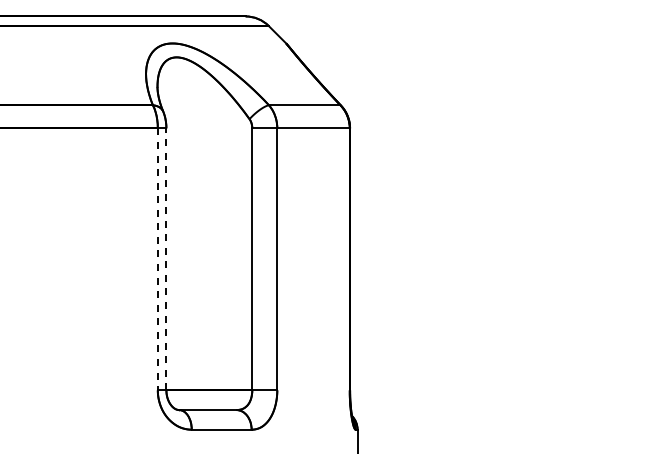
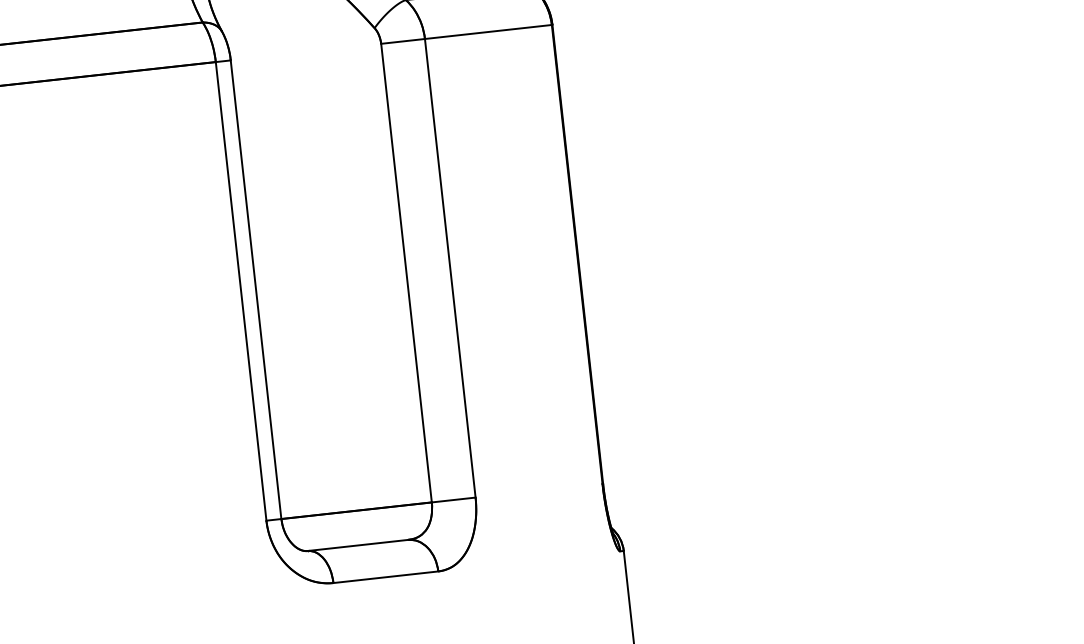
line: (157, 259) -> (240, 291), dashed -> solid
line: (166, 259) -> (256, 289), dashed -> solid

